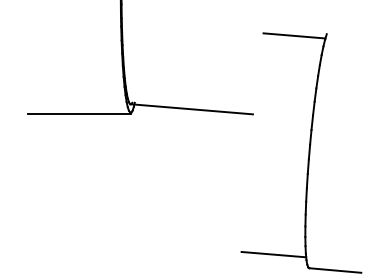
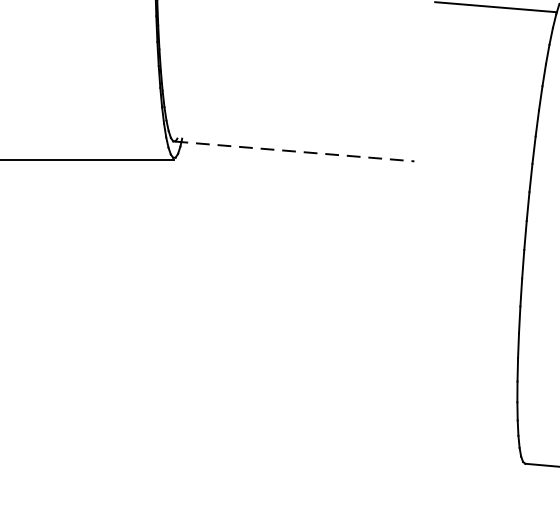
line: (192, 109) -> (295, 151), solid -> dashed
line: (273, 254) -> (454, 436), removed

